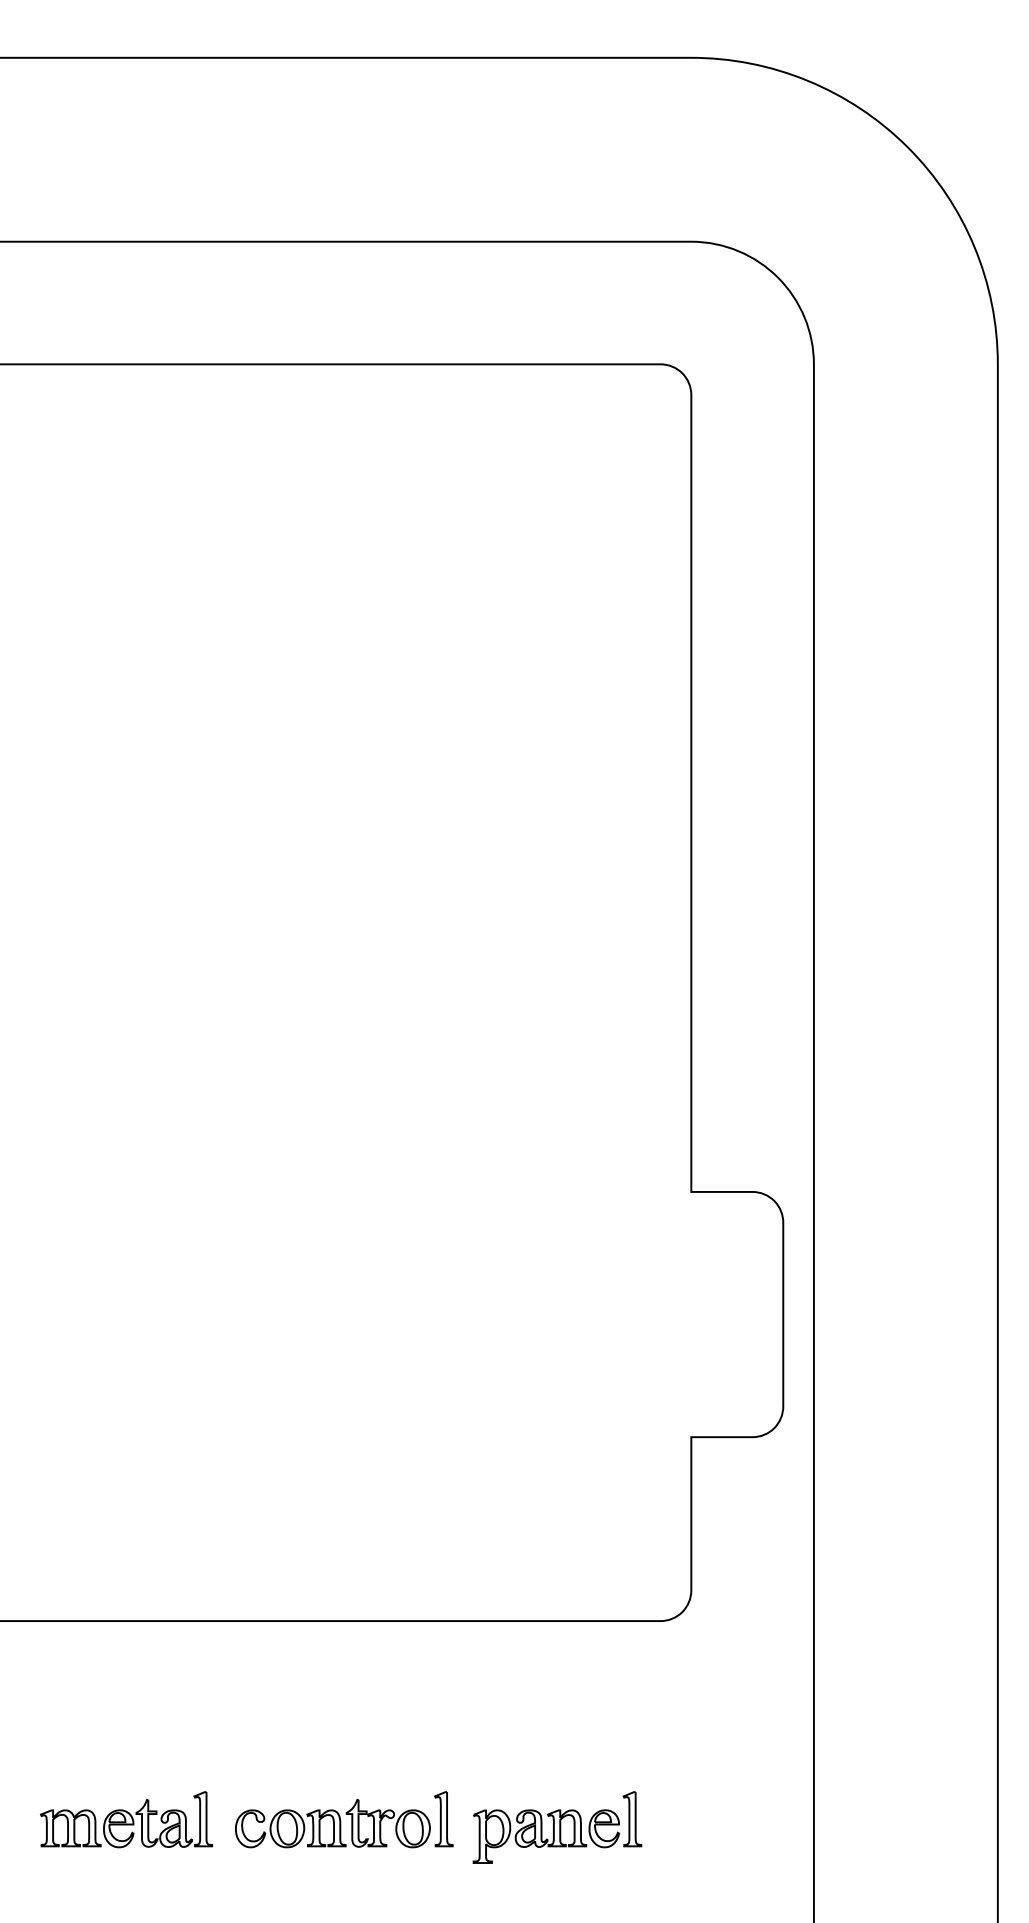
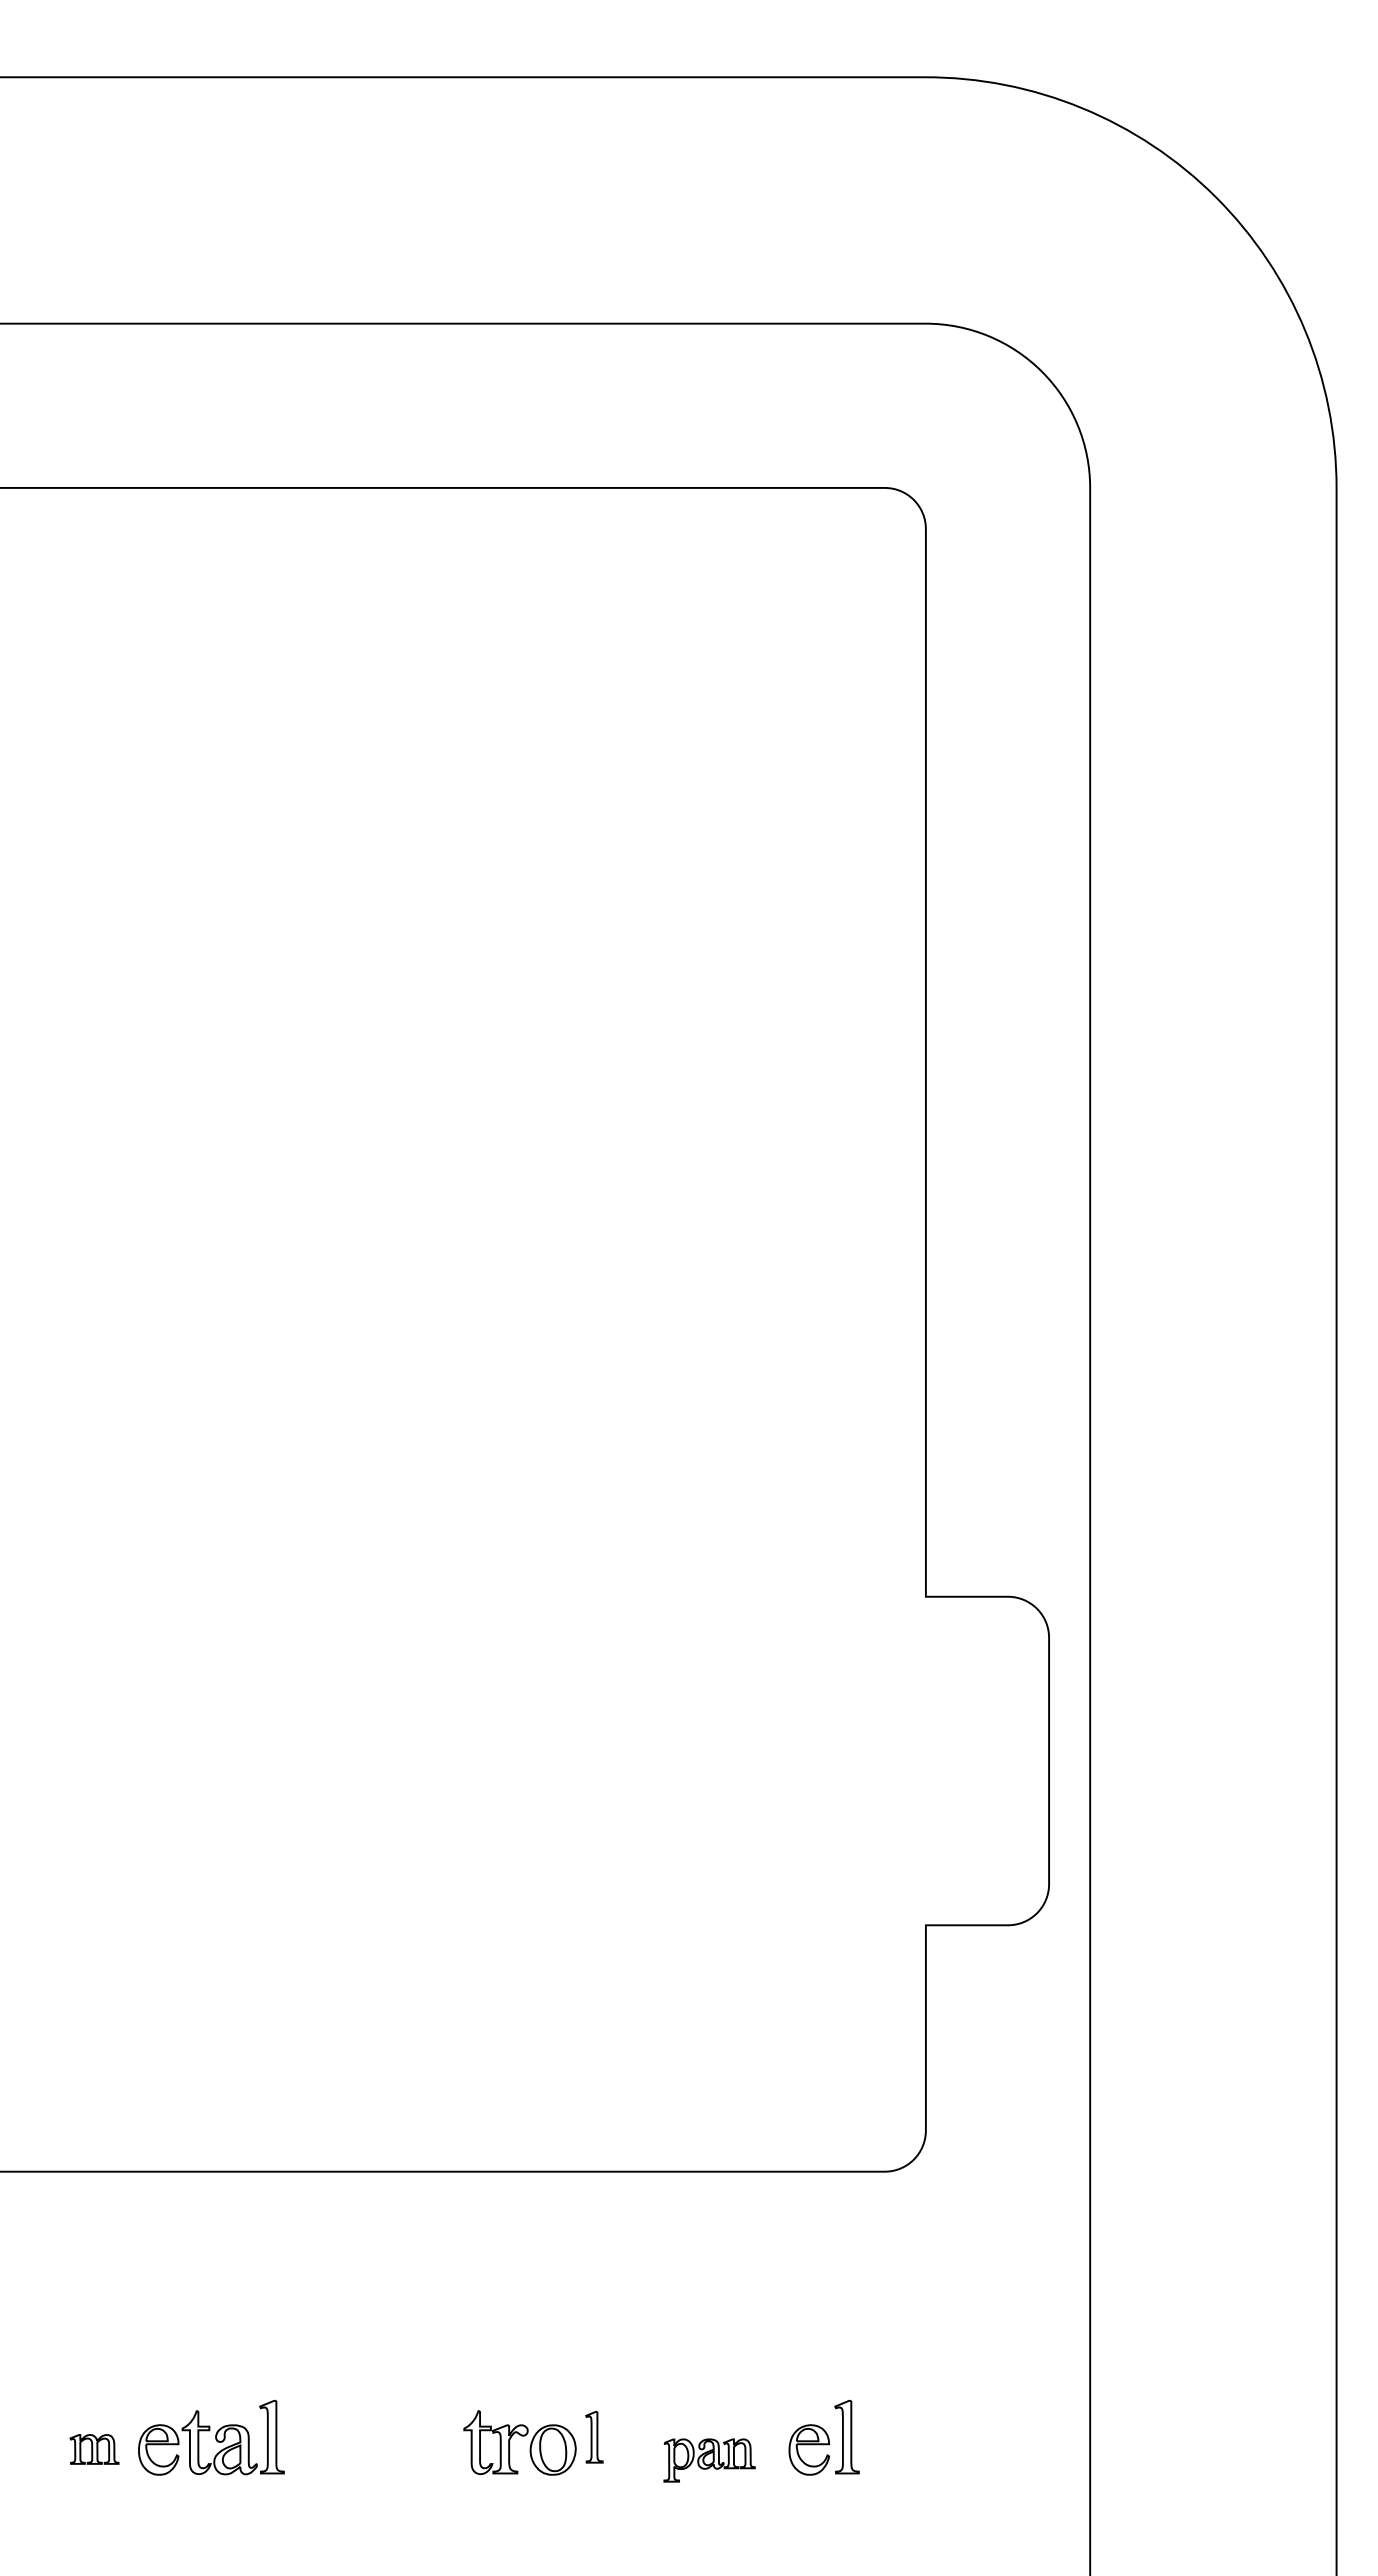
part: (443, 1819) -> (594, 2437), size x0.7
part: (70, 1828) -> (94, 2449), size x0.6
part: (290, 1828) -> (388, 2449), removed
part: (529, 1836) -> (709, 2460), size x0.6

